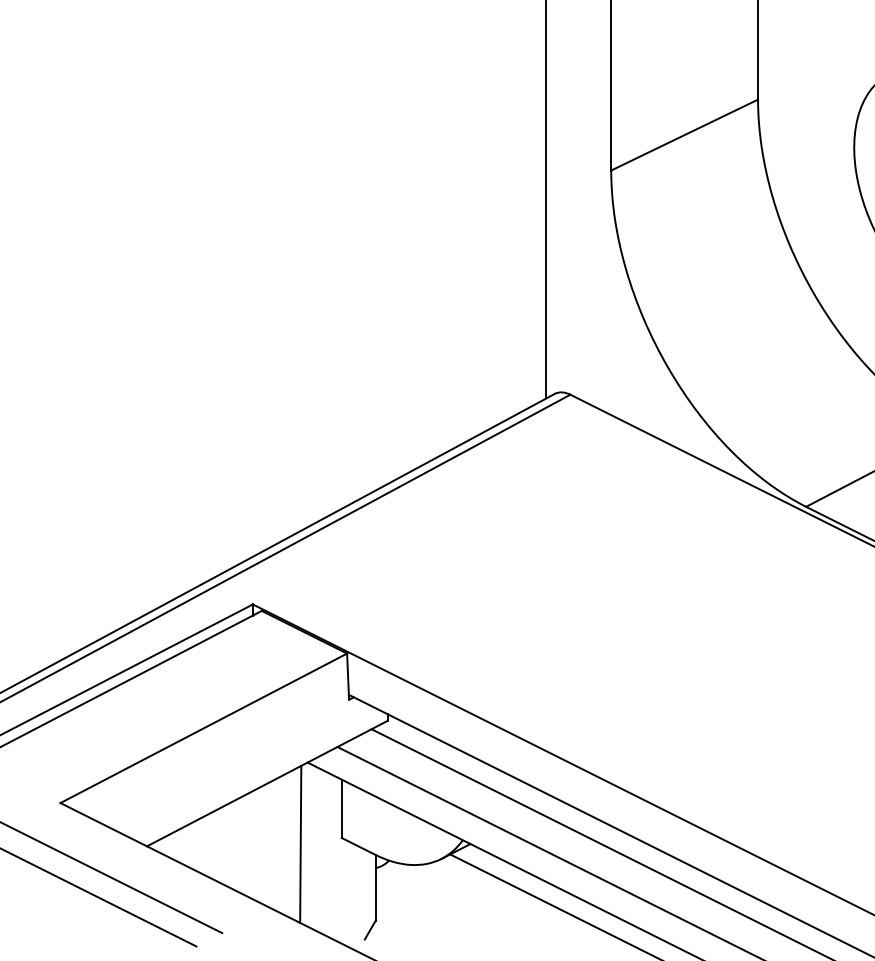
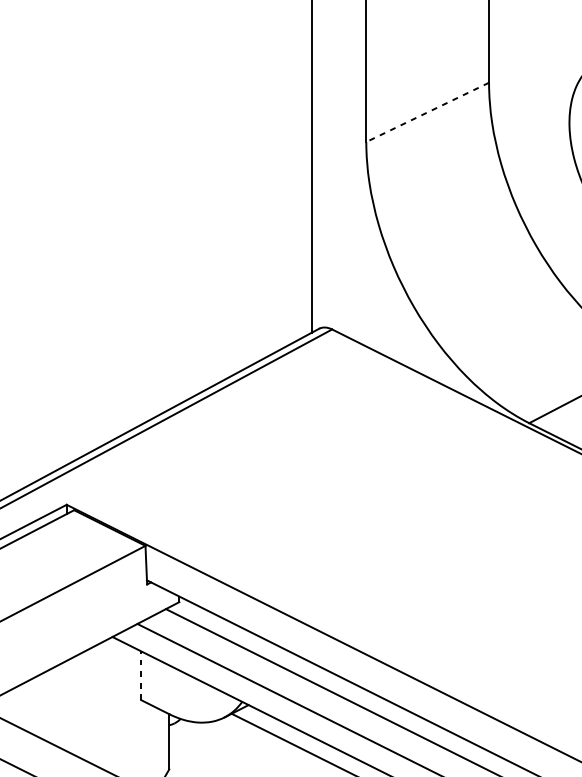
line: (684, 135) -> (427, 112), solid -> dashed
line: (341, 808) -> (140, 675), solid -> dashed
line: (300, 843) -> (106, 704), removed

